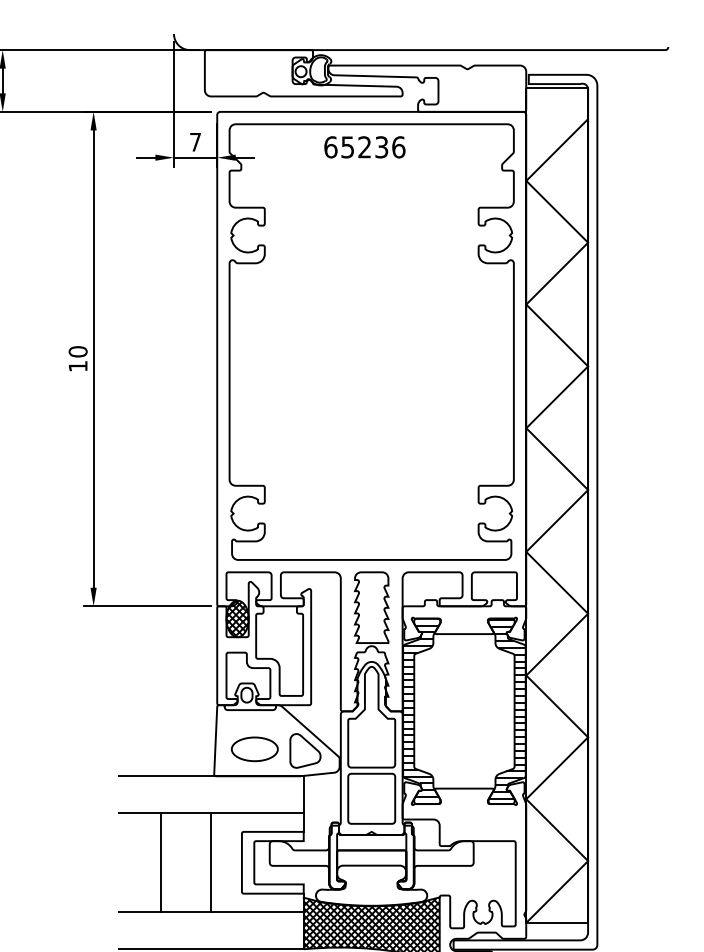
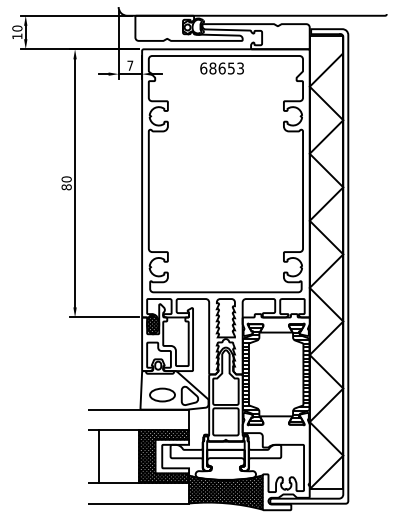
text: (372, 147) -> (226, 68), 65236 -> 68653
text: (77, 366) -> (66, 187), 10 -> 80
line: (160, 862) -> (98, 456), moved
hatch: (256, 862) -> (163, 456), added

